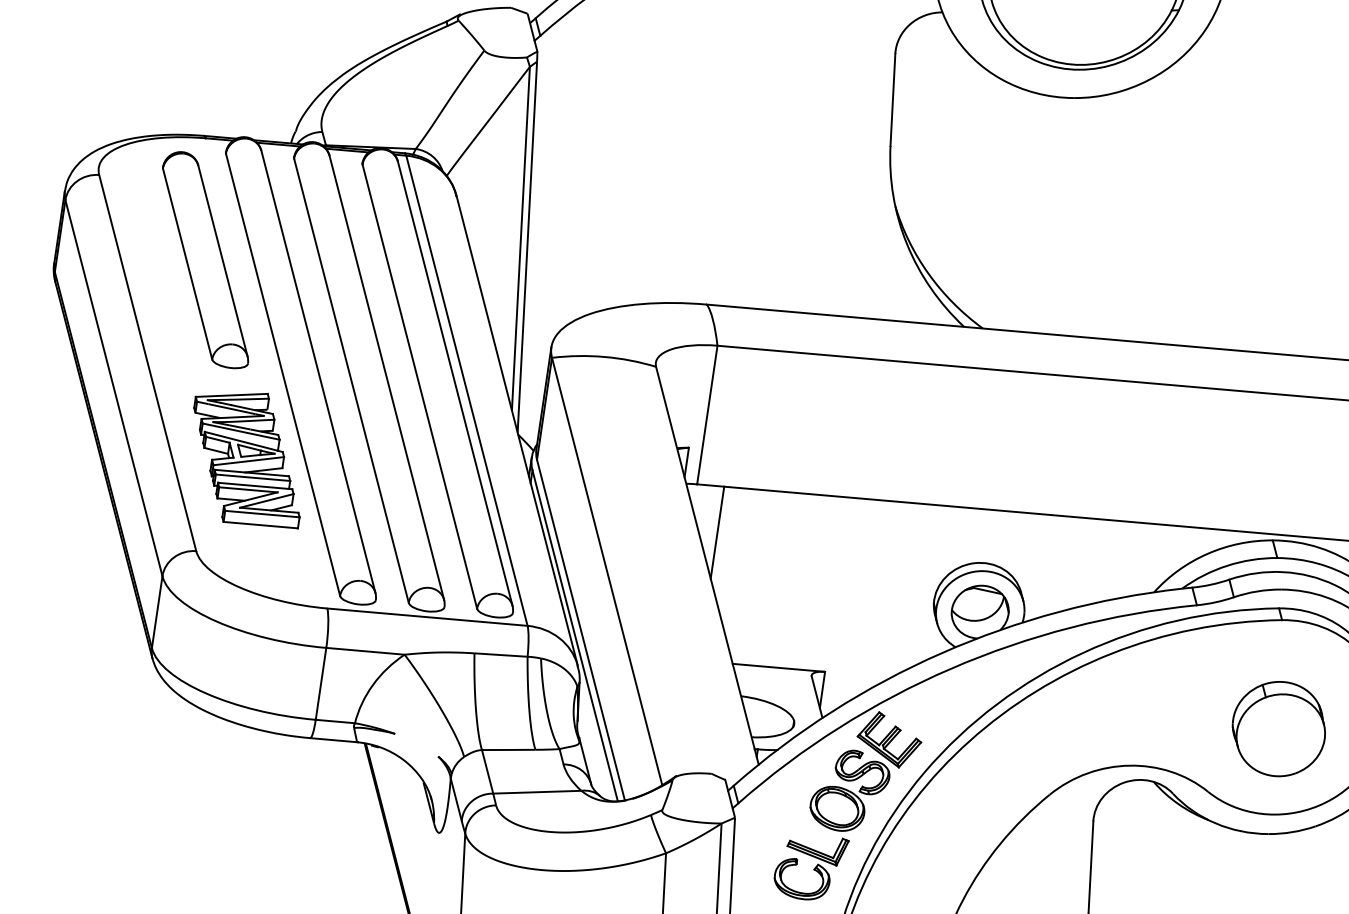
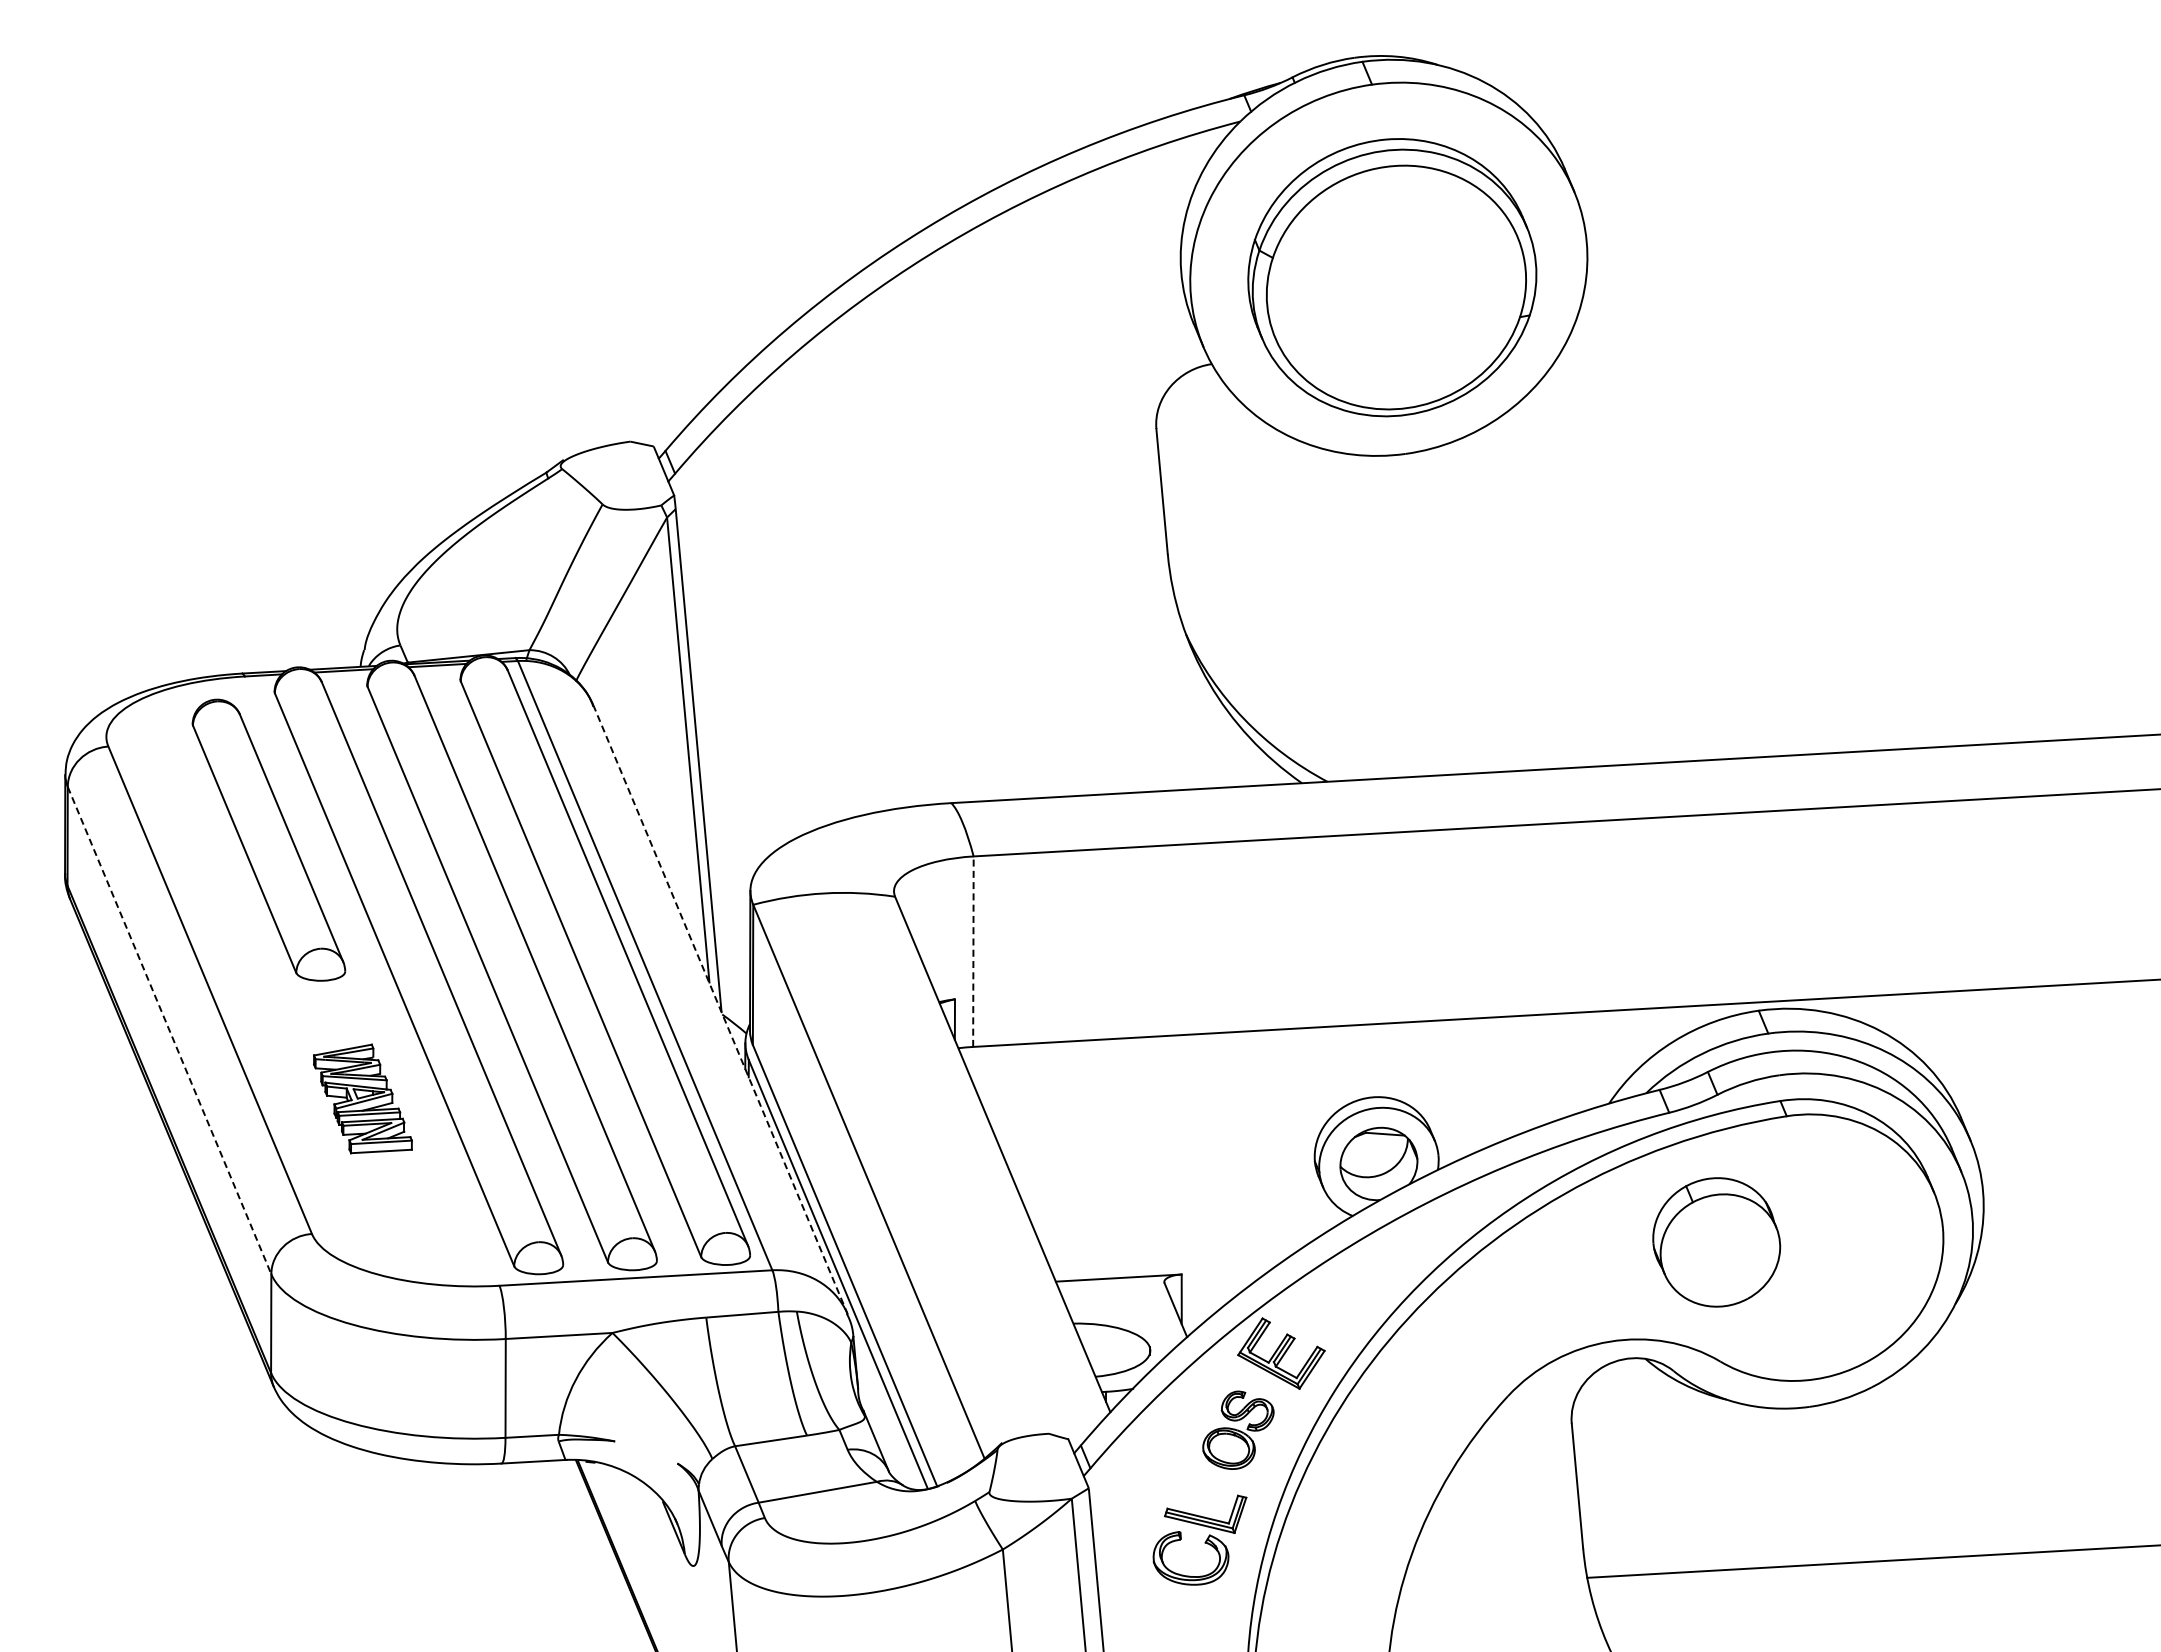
line: (113, 388) -> (169, 1031), solid -> dashed
line: (707, 414) -> (973, 951), solid -> dashed
line: (517, 430) -> (720, 1009), solid -> dashed
part: (247, 457) -> (362, 1098), size x0.6
line: (717, 532) -> (1009, 1107), removed
part: (1278, 729) -> (1716, 1242), moved
part: (850, 791) -> (1238, 1430), size x0.7

